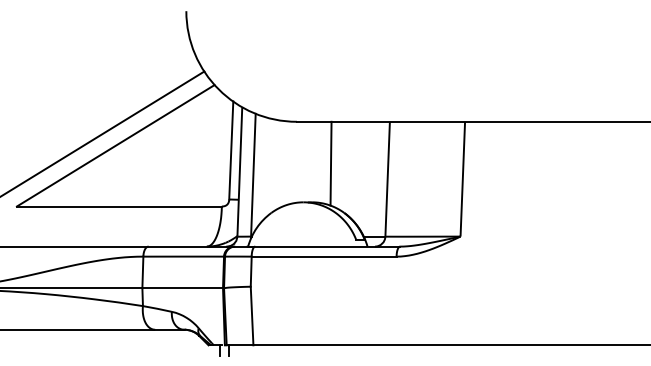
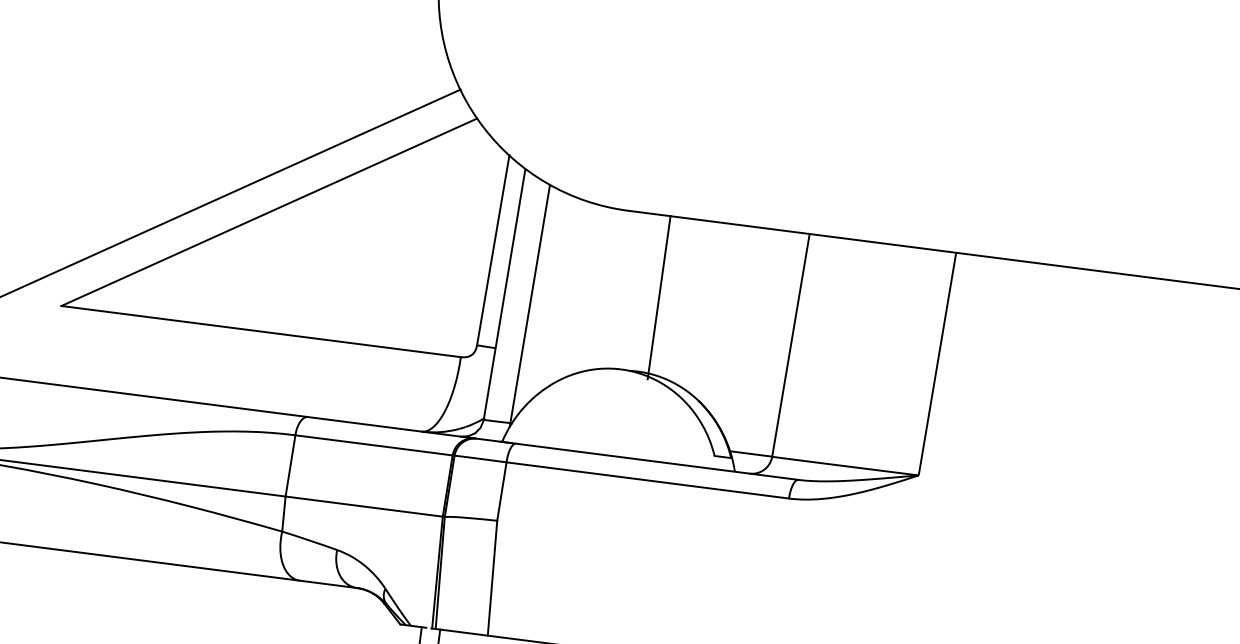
line: (330, 163) -> (658, 297), moved

